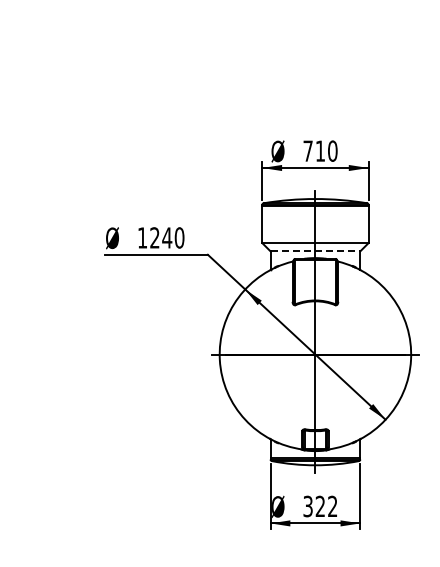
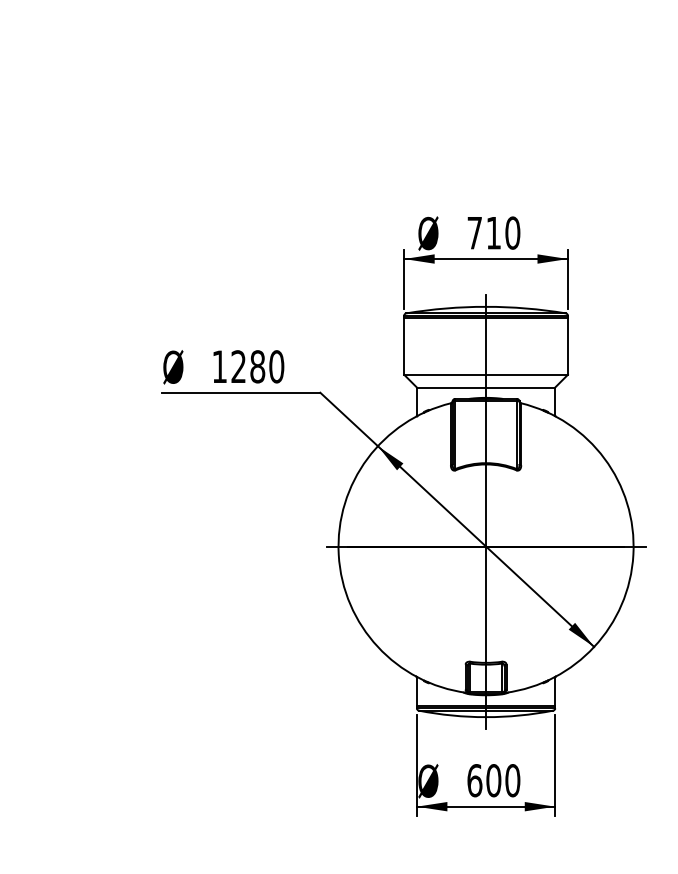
text: (167, 237) -> (258, 366), 1240 -> 1280
line: (315, 251) -> (486, 387), dashed -> solid
text: (320, 506) -> (493, 780), 322 -> 600

